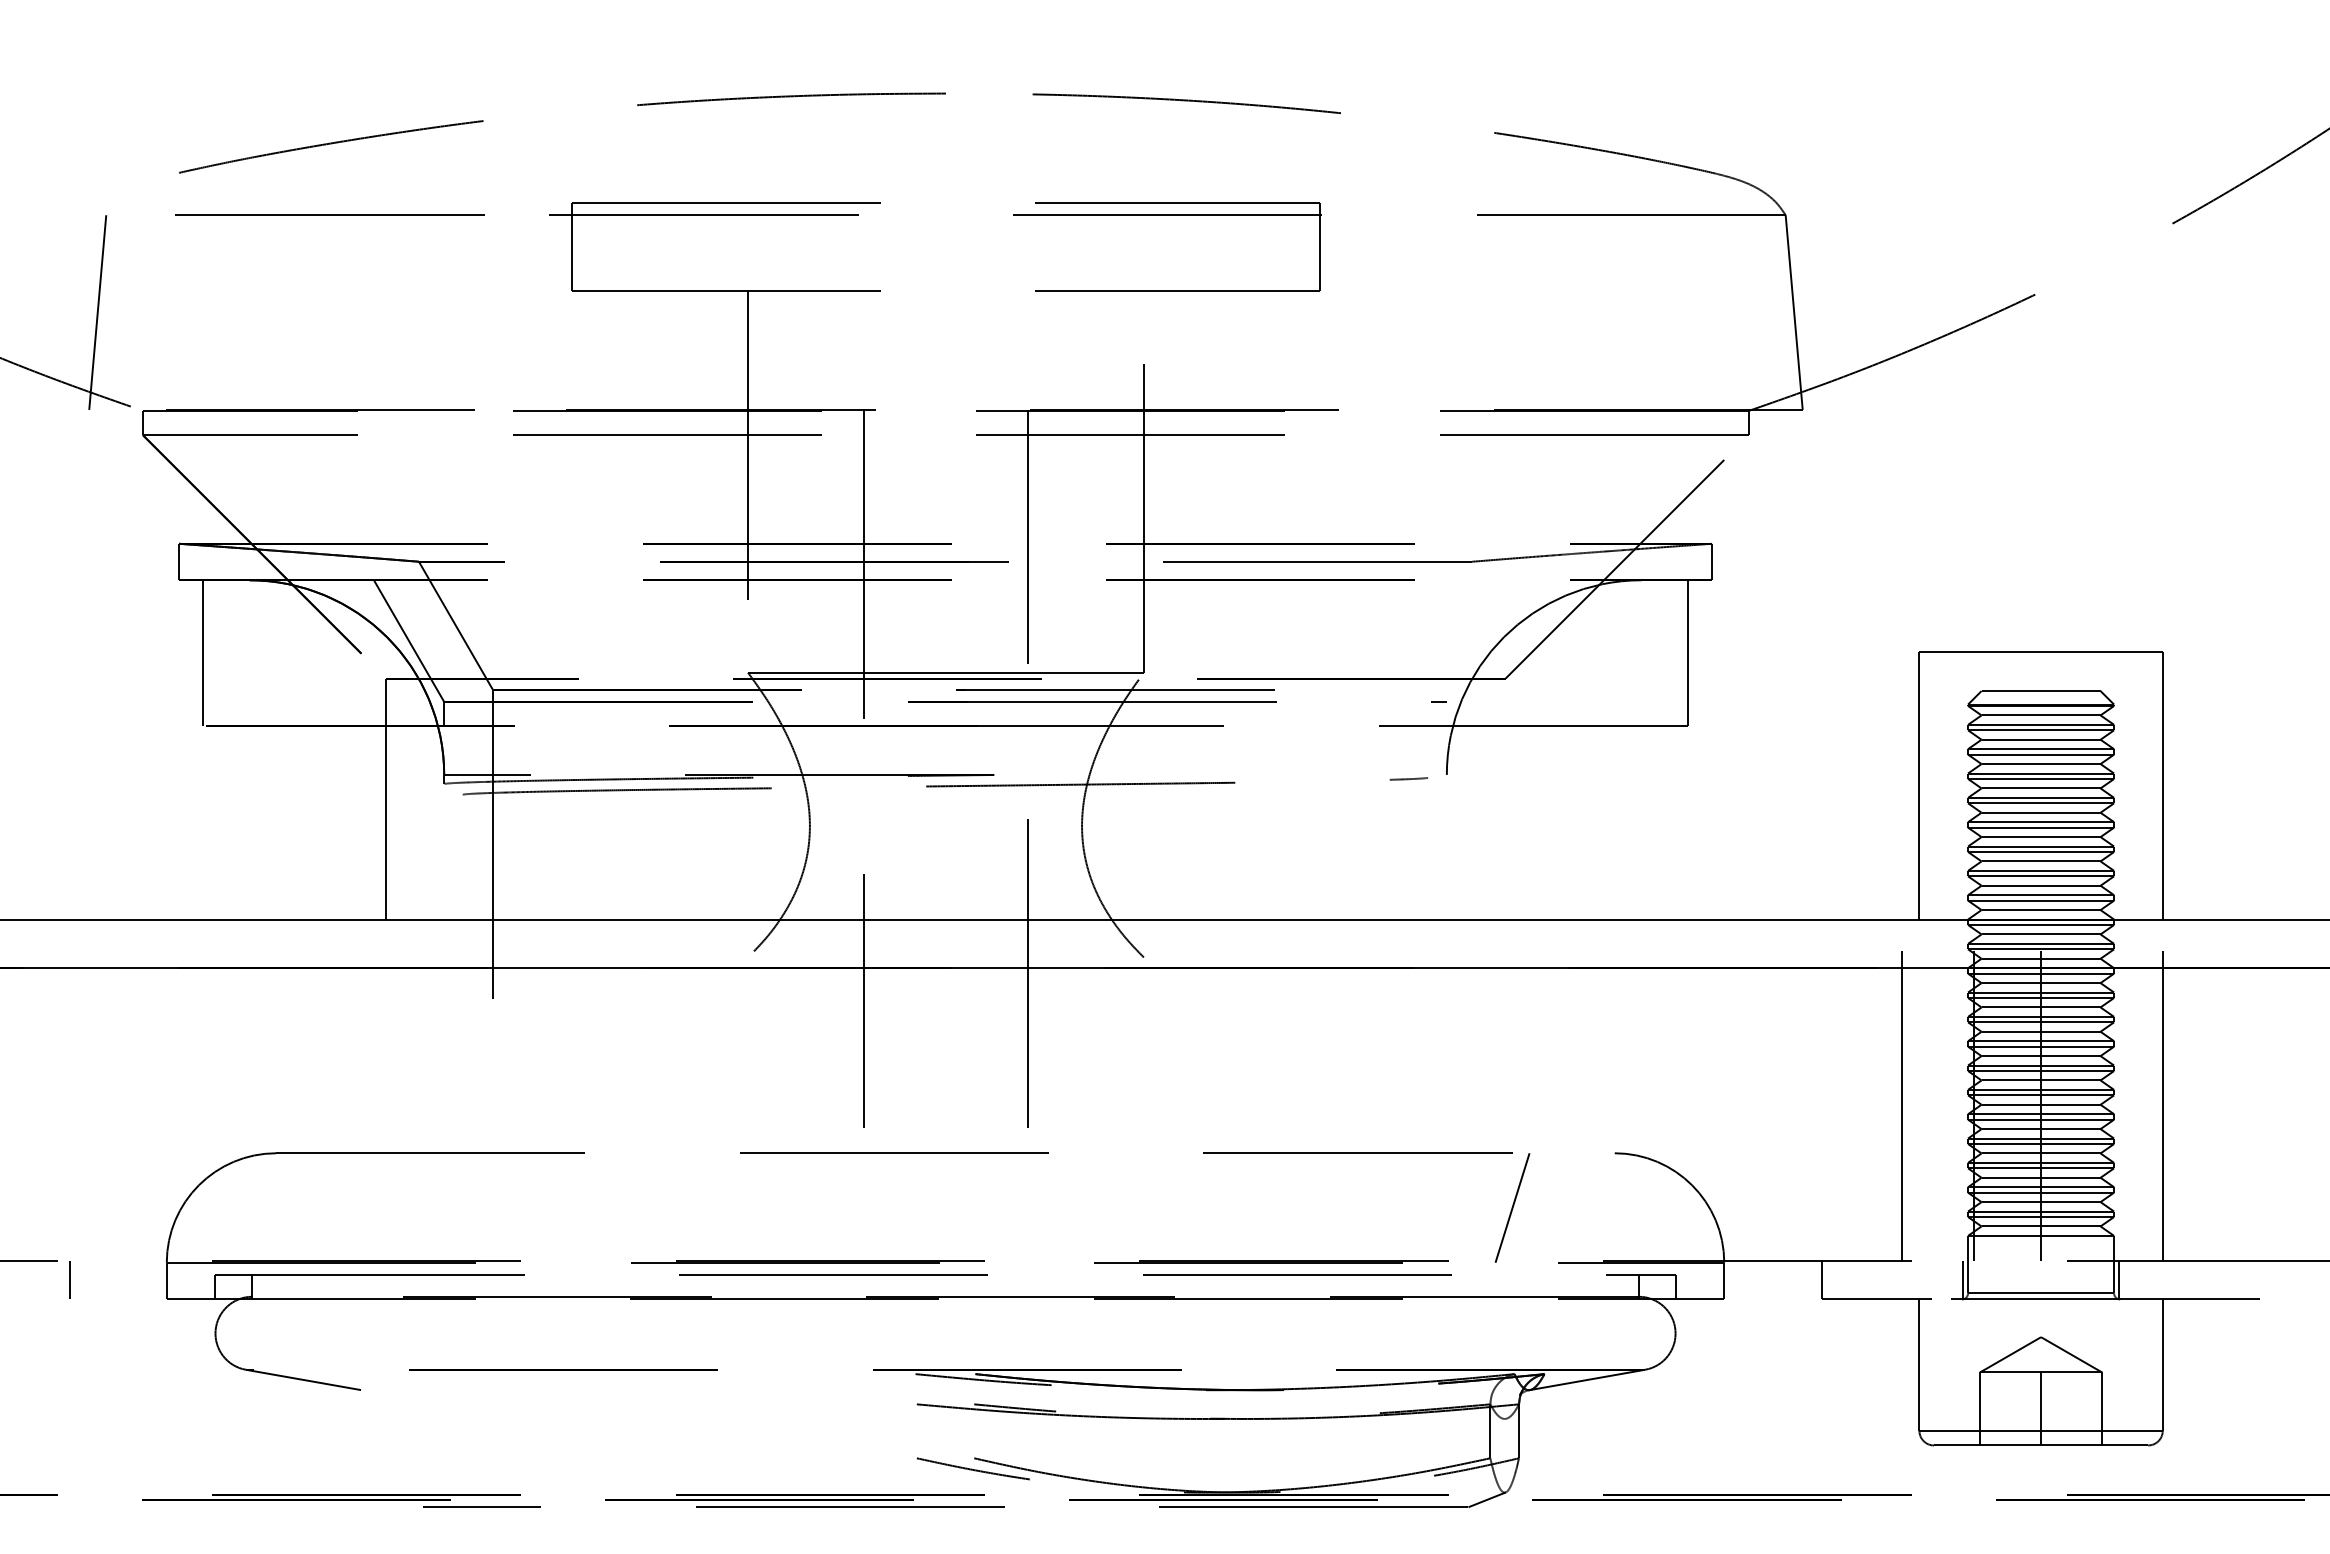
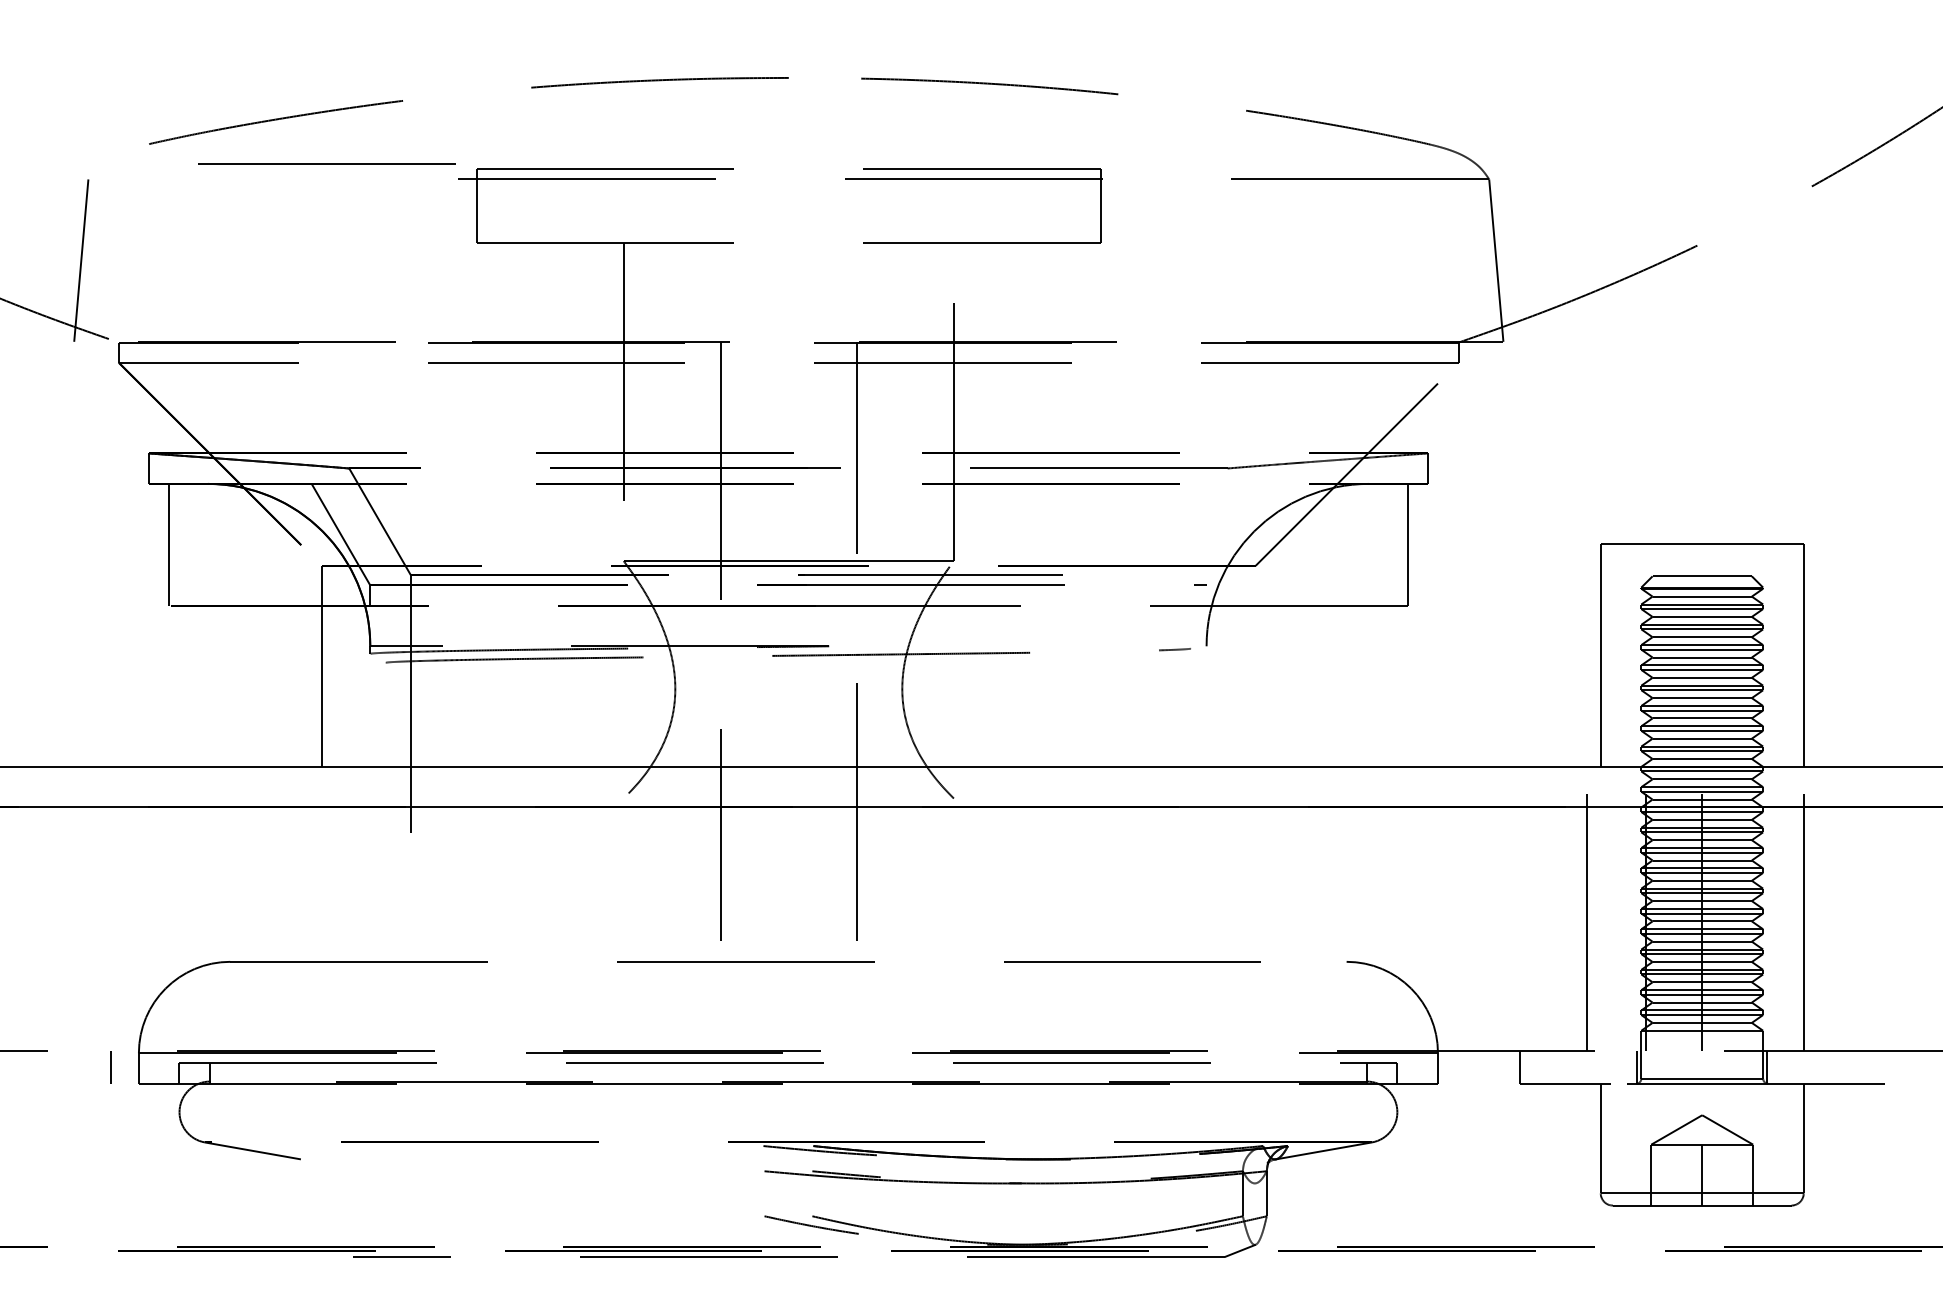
line: (329, 214) -> (326, 163), moved
line: (1512, 1207) -> (1261, 1007), removed
line: (69, 1279) -> (111, 1067), moved

